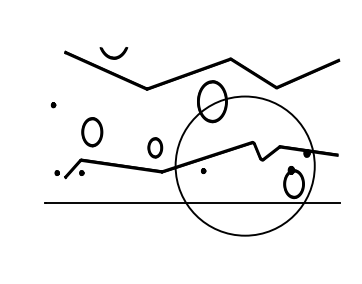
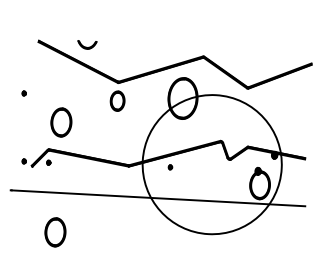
part: (113, 53) -> (86, 45), size x0.7
part: (155, 147) -> (117, 100), moved
part: (92, 242) -> (55, 232), added

